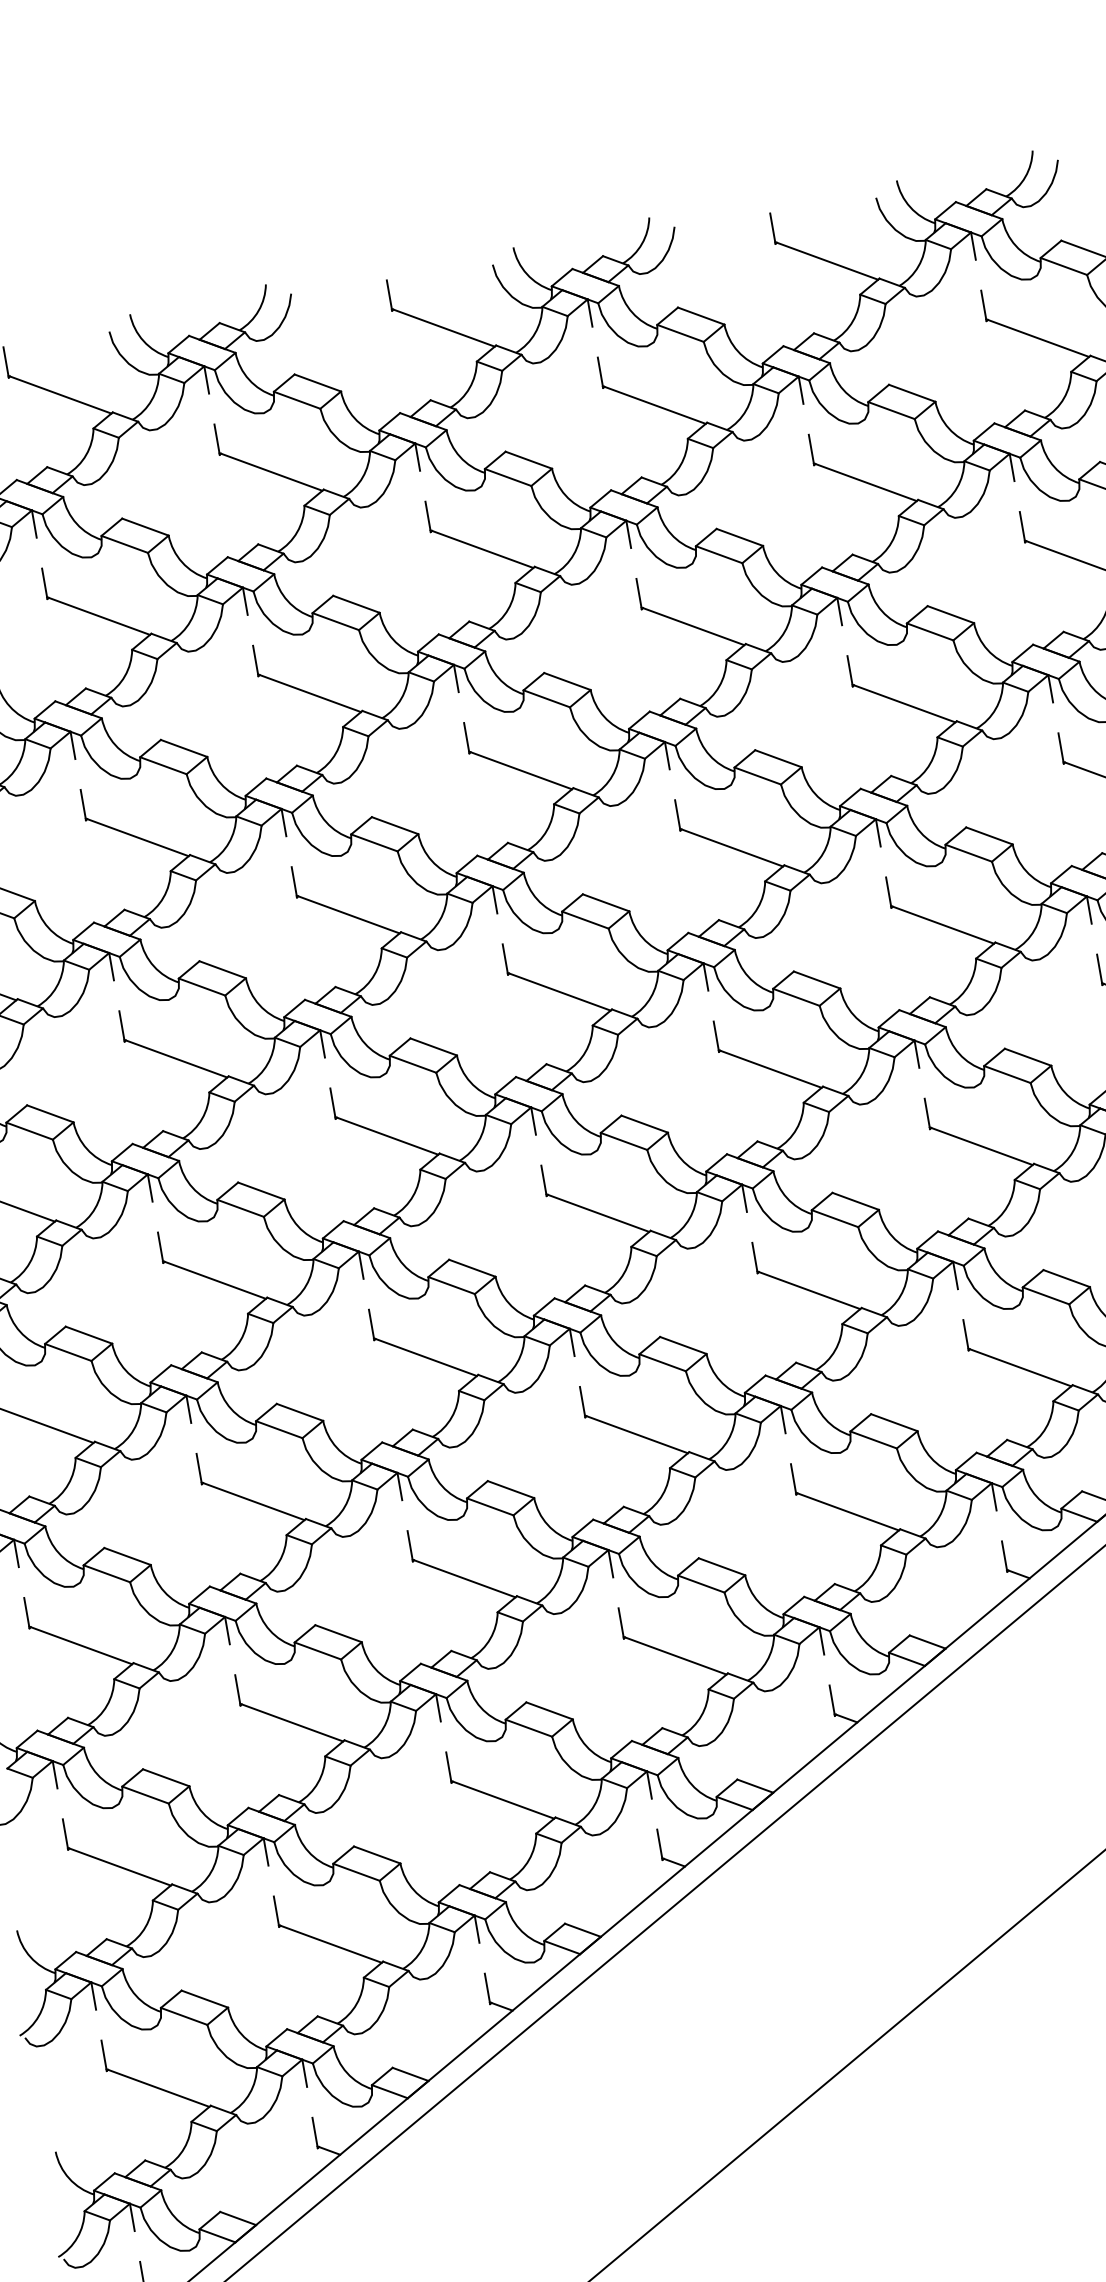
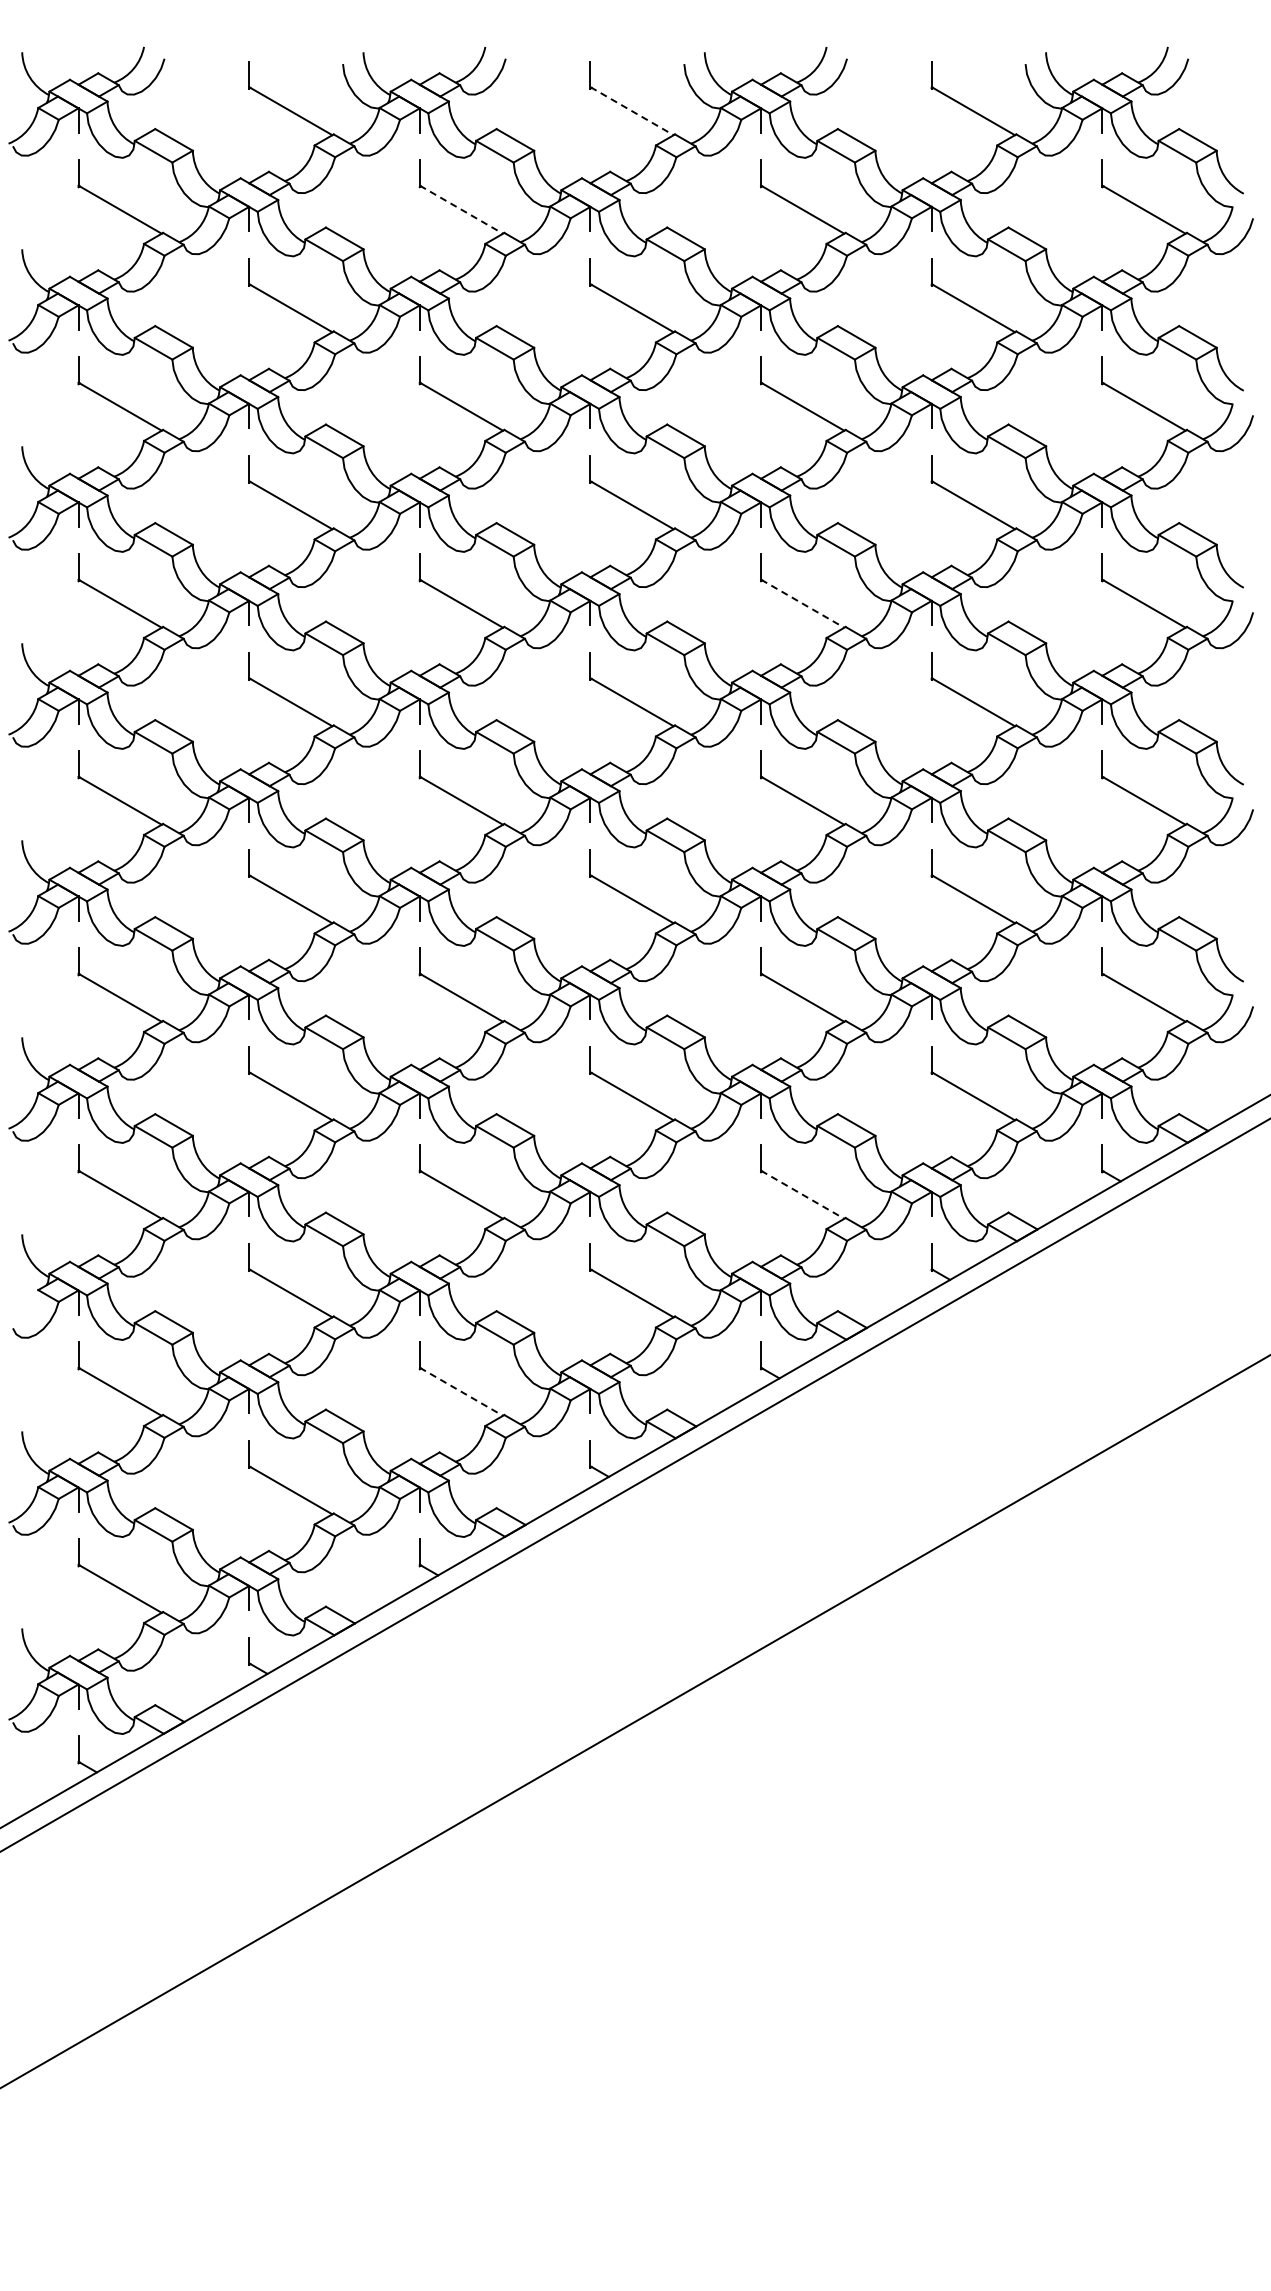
line: (443, 328) -> (632, 111), solid -> dashed
line: (270, 471) -> (461, 209), solid -> dashed
line: (732, 847) -> (803, 603), solid -> dashed
line: (848, 1512) -> (803, 1195), solid -> dashed
line: (502, 1800) -> (461, 1392), solid -> dashed

